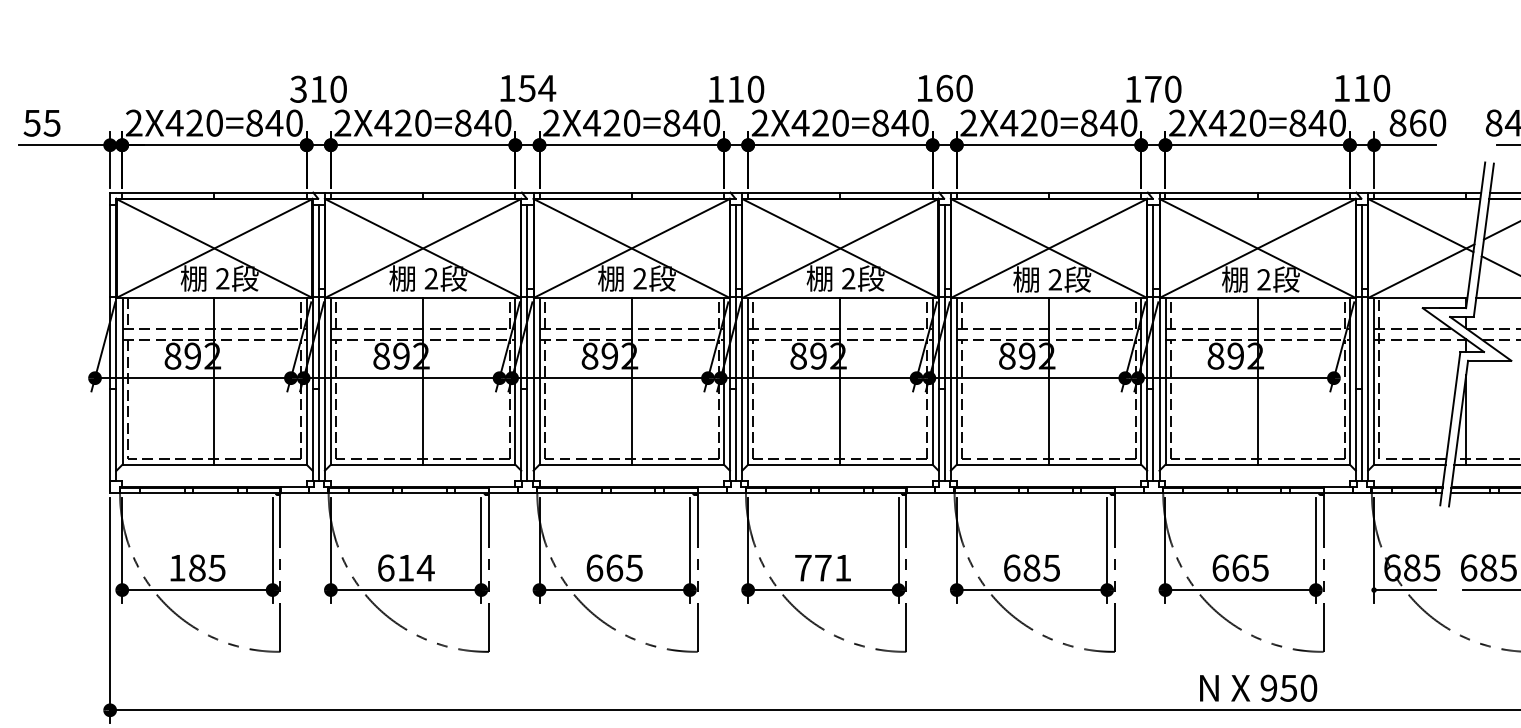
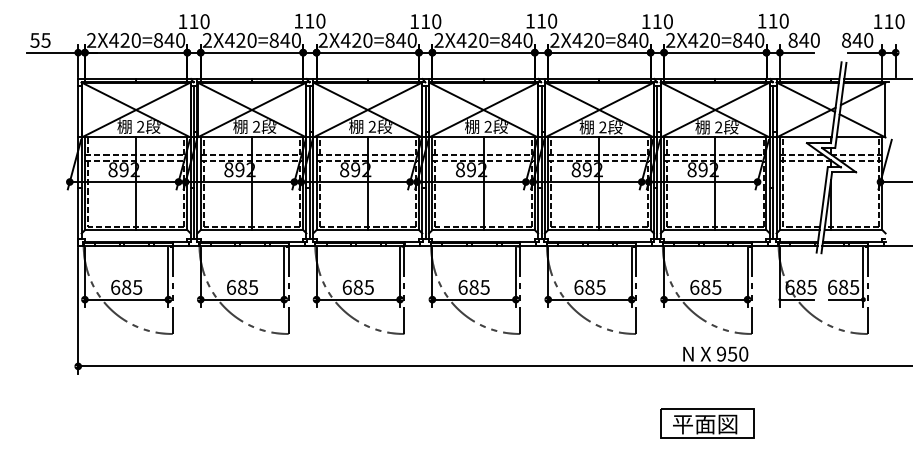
text: (537, 87) -> (315, 20), 154 -> 110
text: (944, 87) -> (541, 20), 160 -> 110
text: (297, 89) -> (182, 21), 310 -> 110
text: (1151, 89) -> (656, 21), 170 -> 110
text: (1418, 121) -> (804, 39), 860 -> 840
text: (177, 568) -> (115, 287), 185 -> 685
text: (416, 568) -> (248, 287), 614 -> 685
text: (613, 568) -> (357, 287), 665 -> 685
text: (822, 568) -> (473, 287), 771 -> 685
text: (1240, 568) -> (705, 287), 665 -> 685

